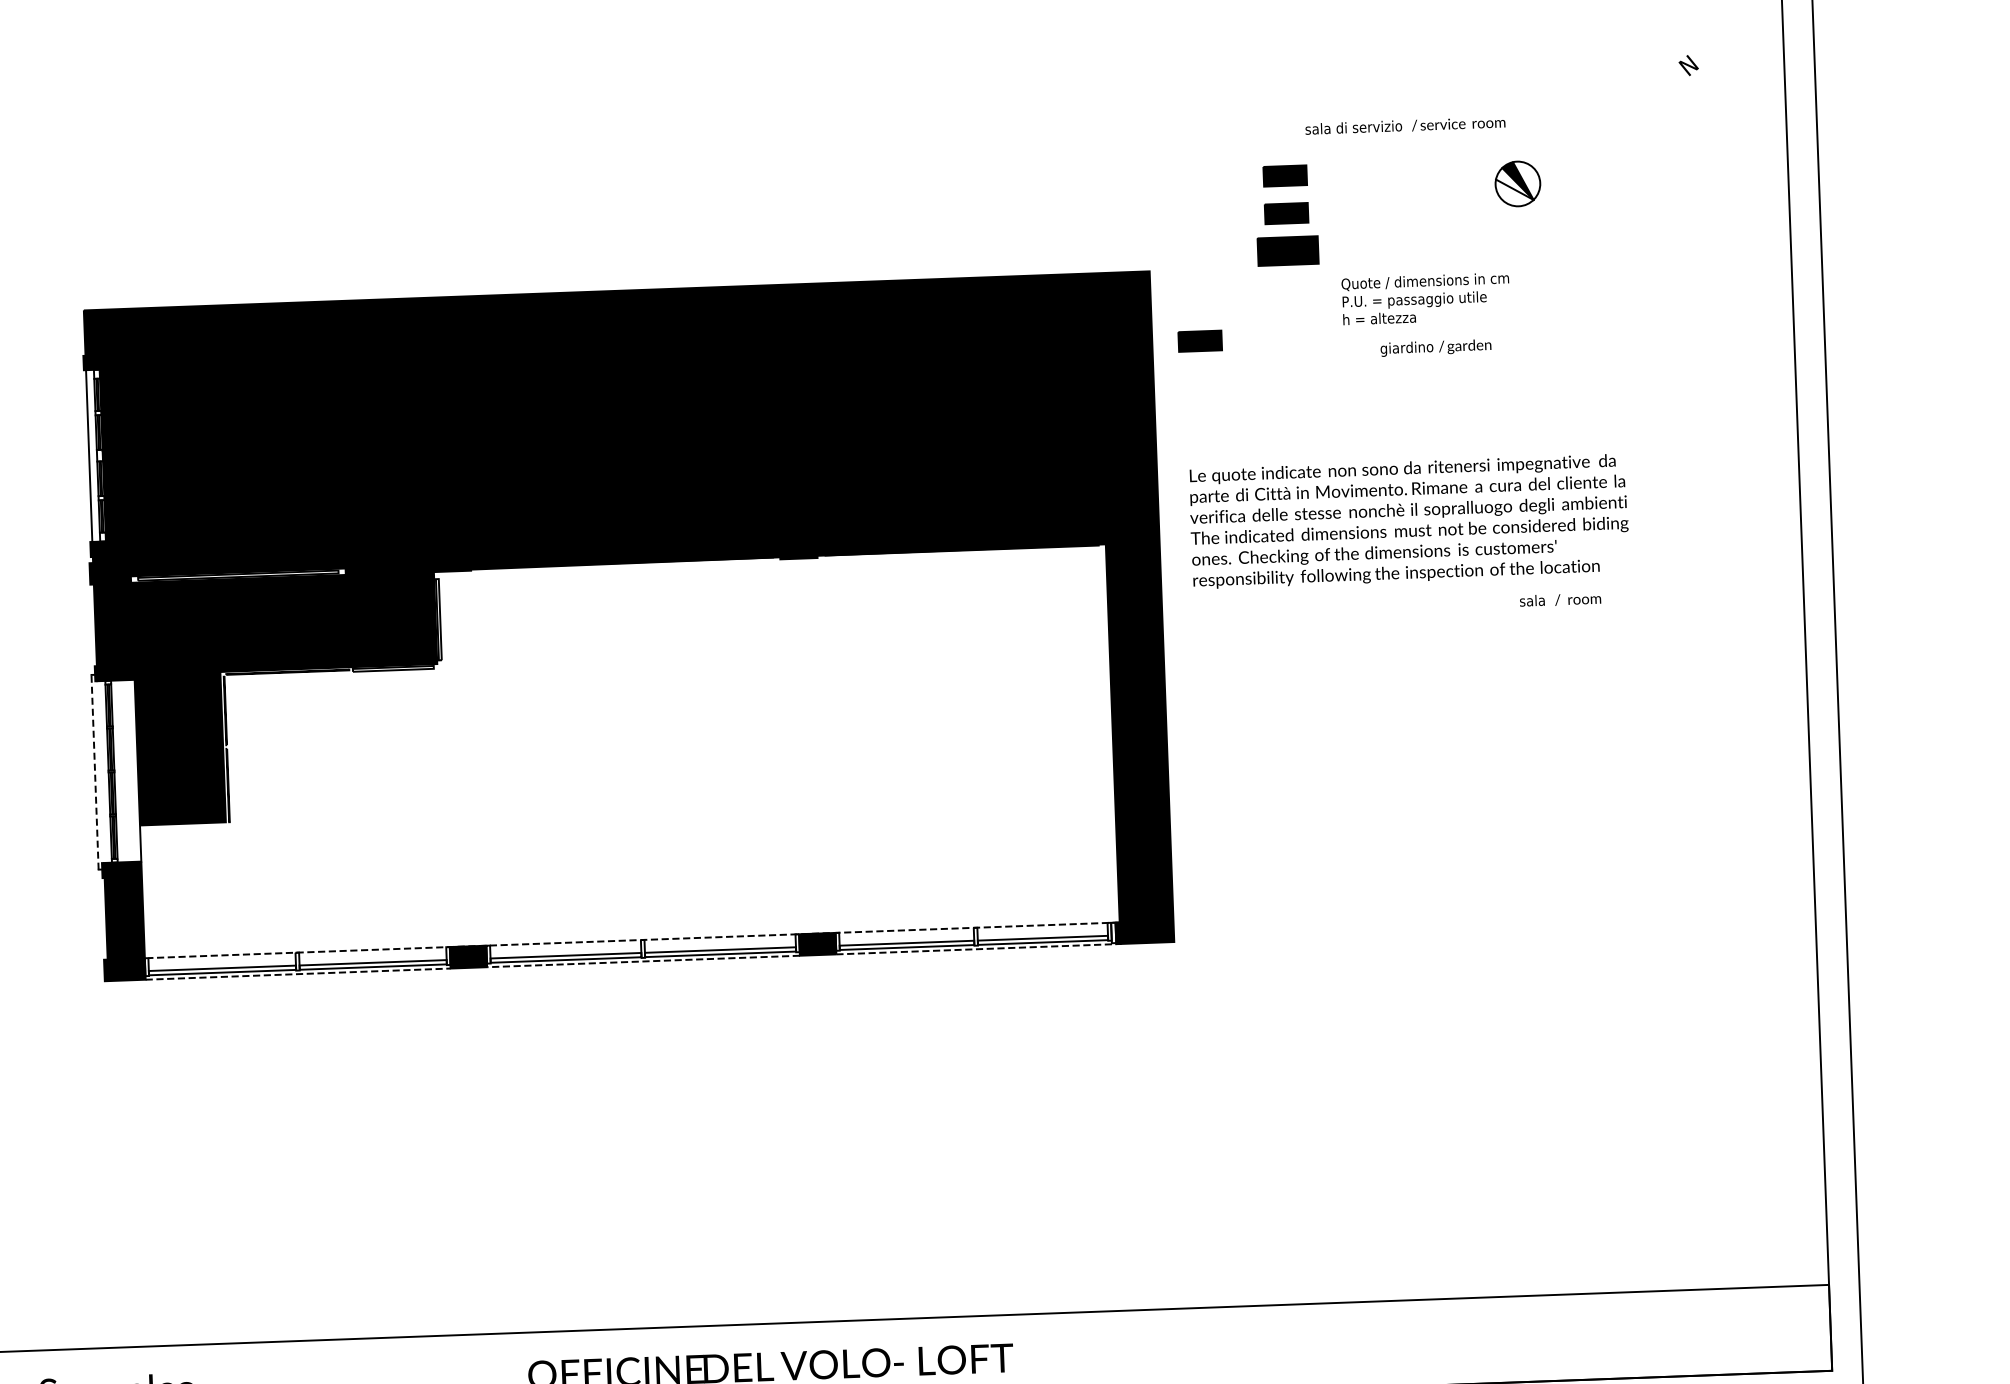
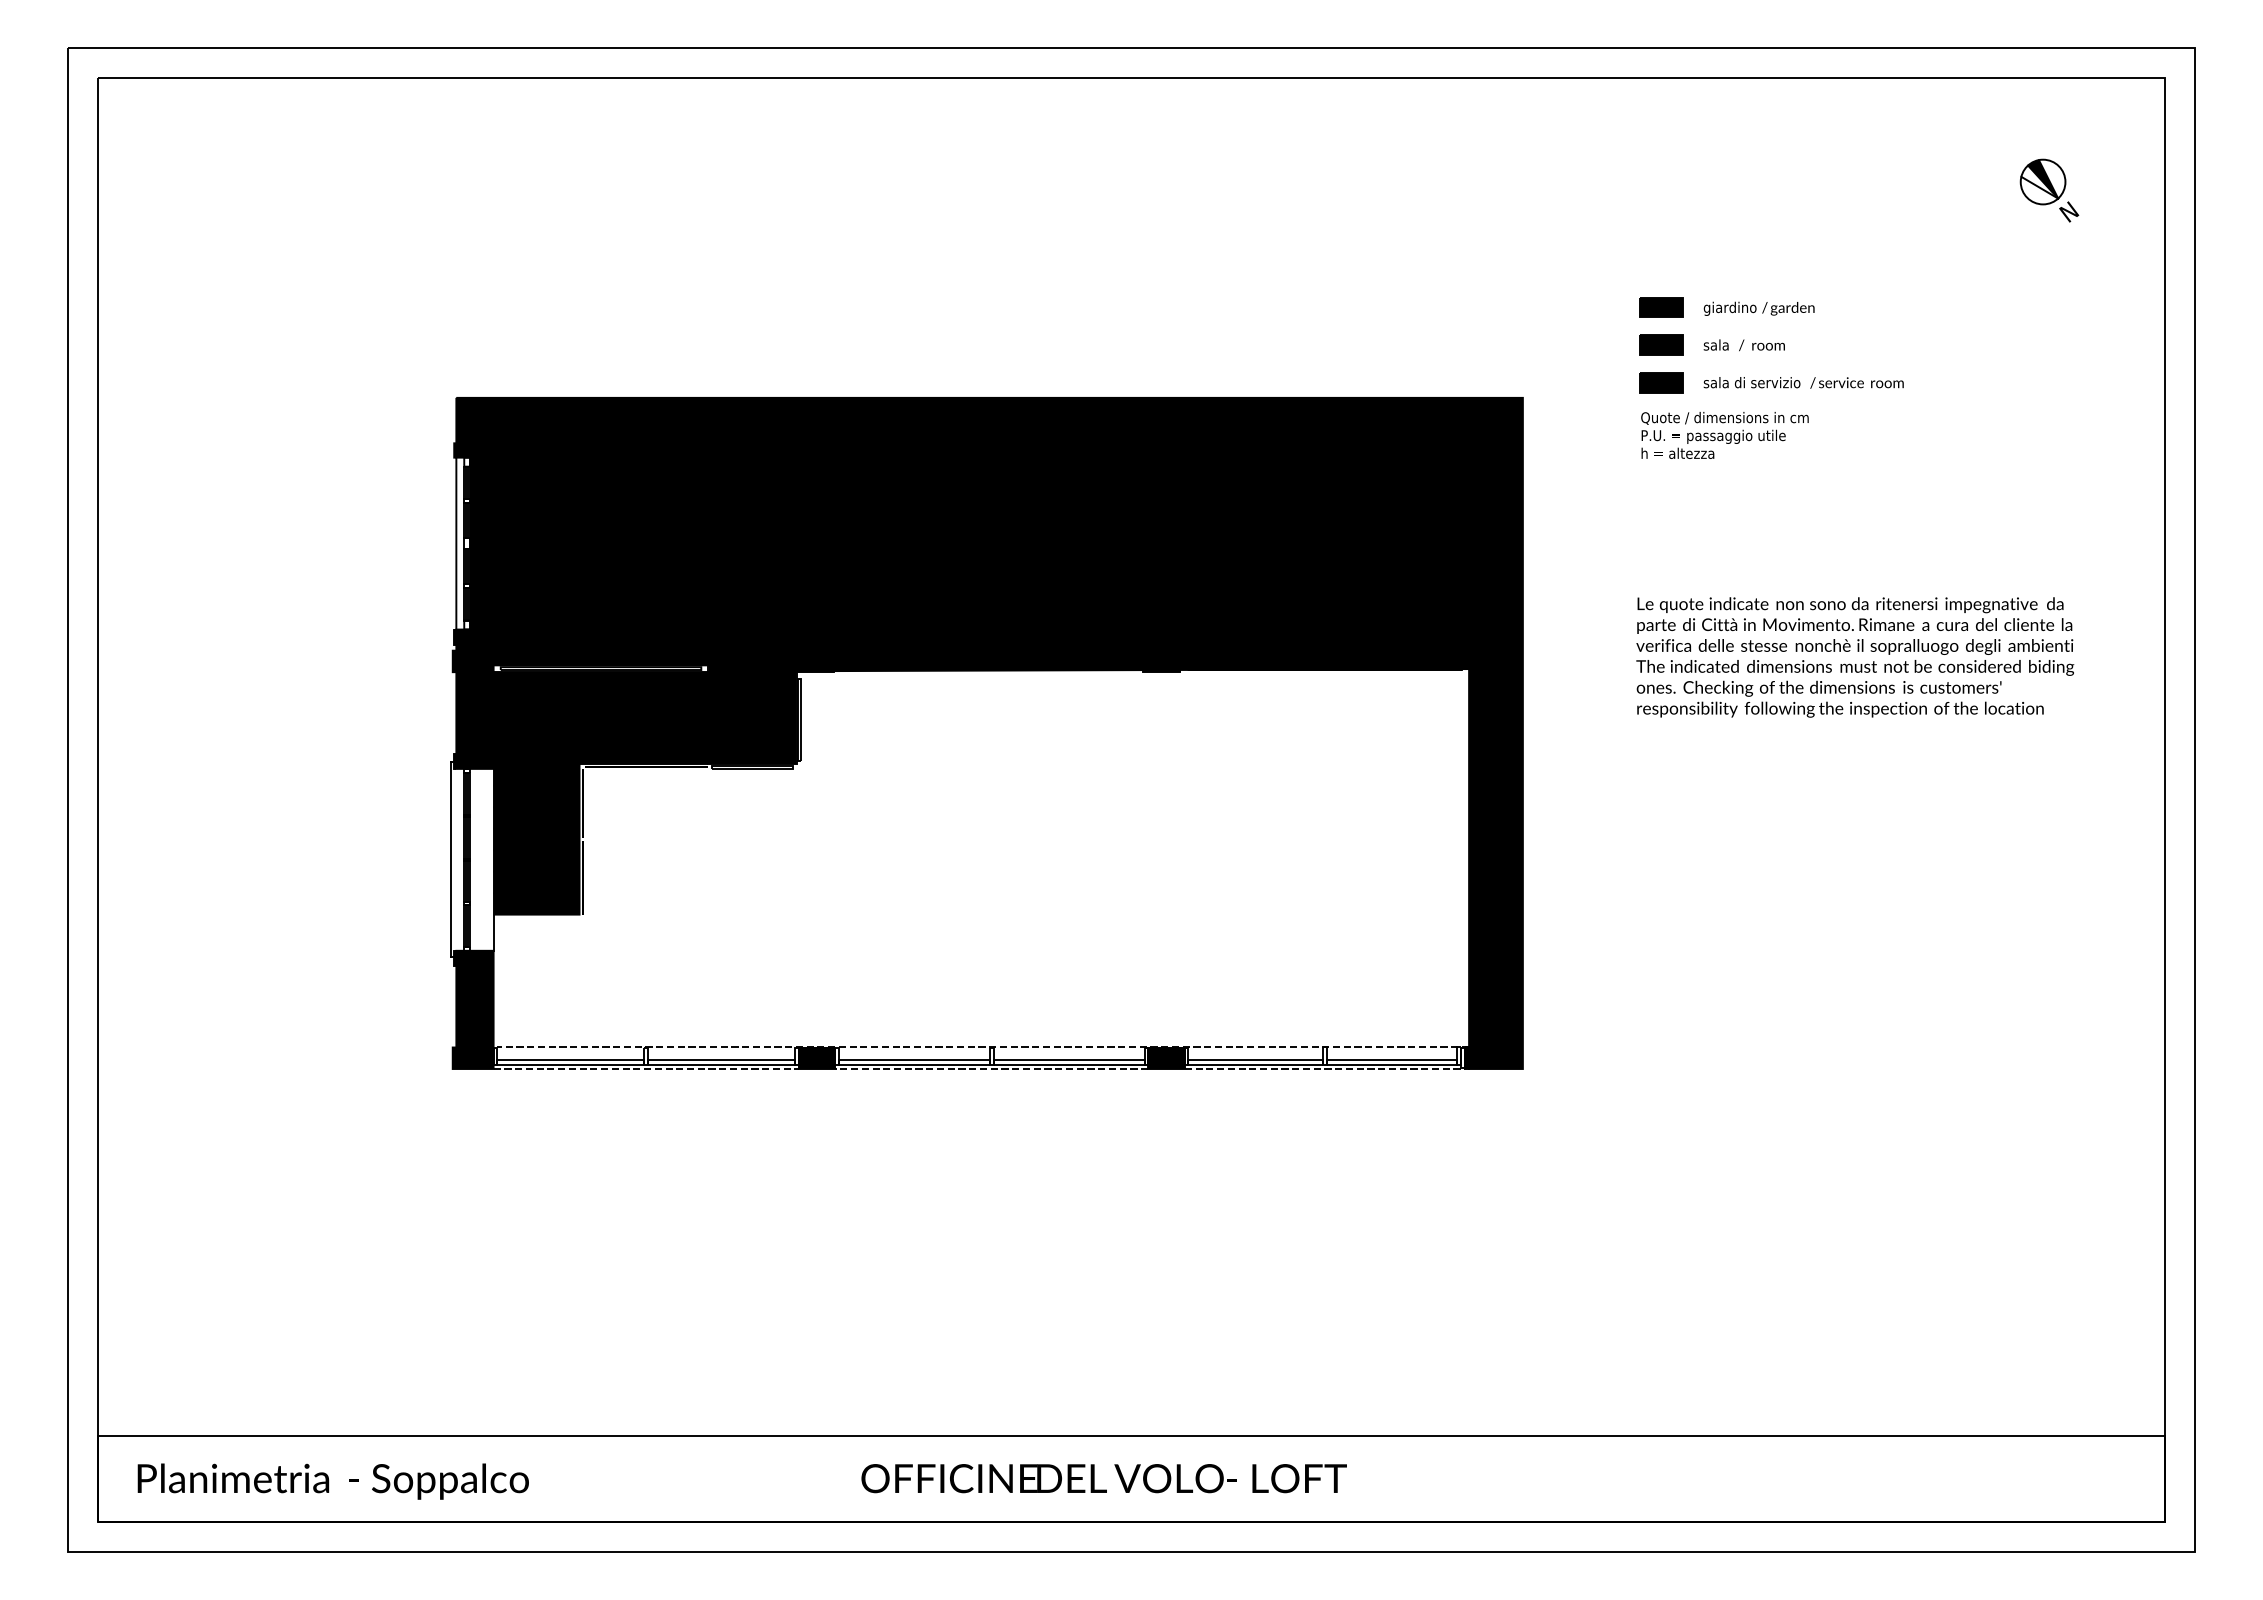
text: (1405, 125) -> (1803, 382), moved
part: (1517, 183) -> (2042, 181), moved
part: (1287, 250) -> (1661, 382), size x0.71
text: (1425, 298) -> (1724, 435), moved
part: (1199, 341) -> (1570, 469), removed
text: (1435, 347) -> (1758, 308), moved
text: (1409, 521) -> (1855, 657), moved
text: (1559, 600) -> (1743, 345), moved
line: (94, 771) -> (450, 859), dashed -> solid

